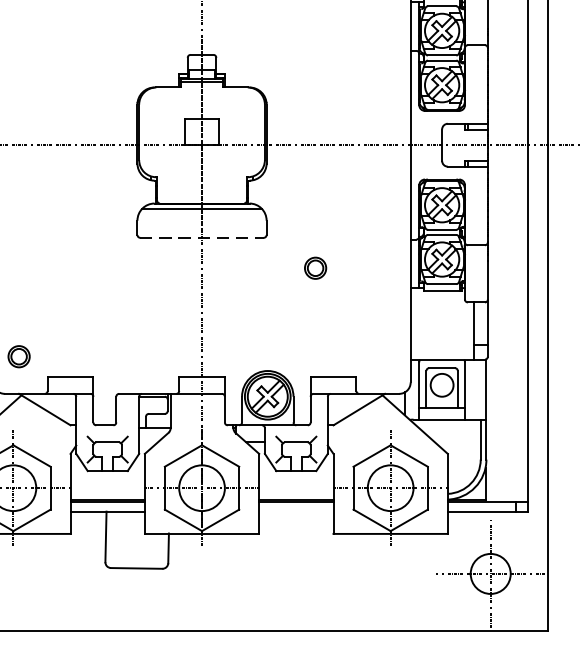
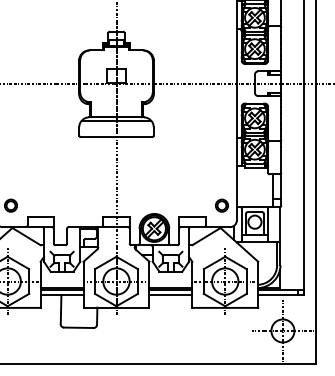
line: (202, 238) -> (116, 137), dashed -> solid
circle: (314, 267) -> (221, 205), moved
line: (295, 512) -> (170, 295), added

